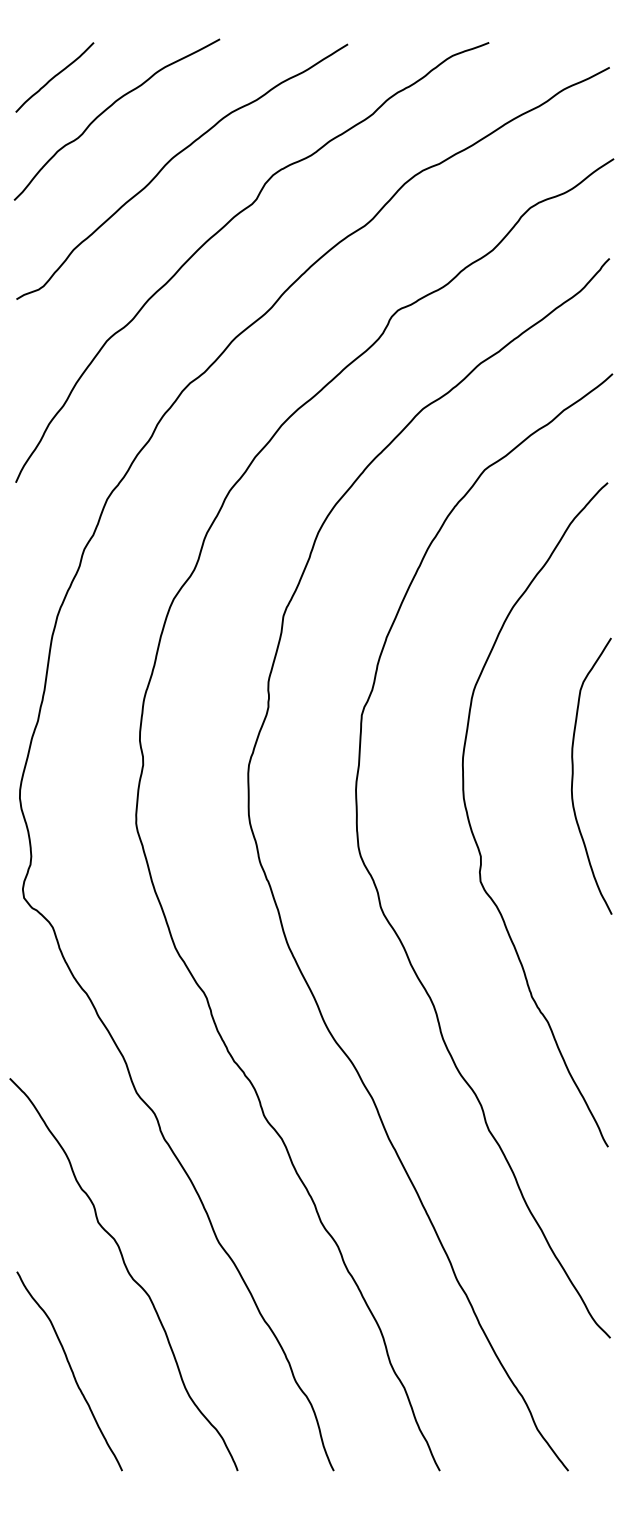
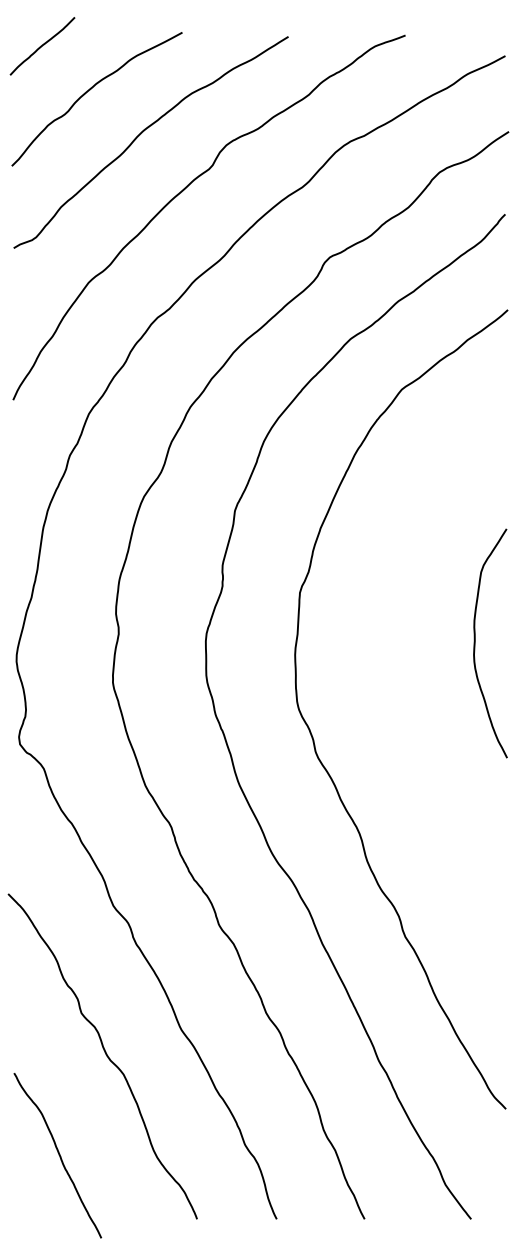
curve: (54, 77) -> (42, 46), moved
curve: (475, 837) -> (394, 694), removed
curve: (70, 1371) -> (58, 1155), moved

